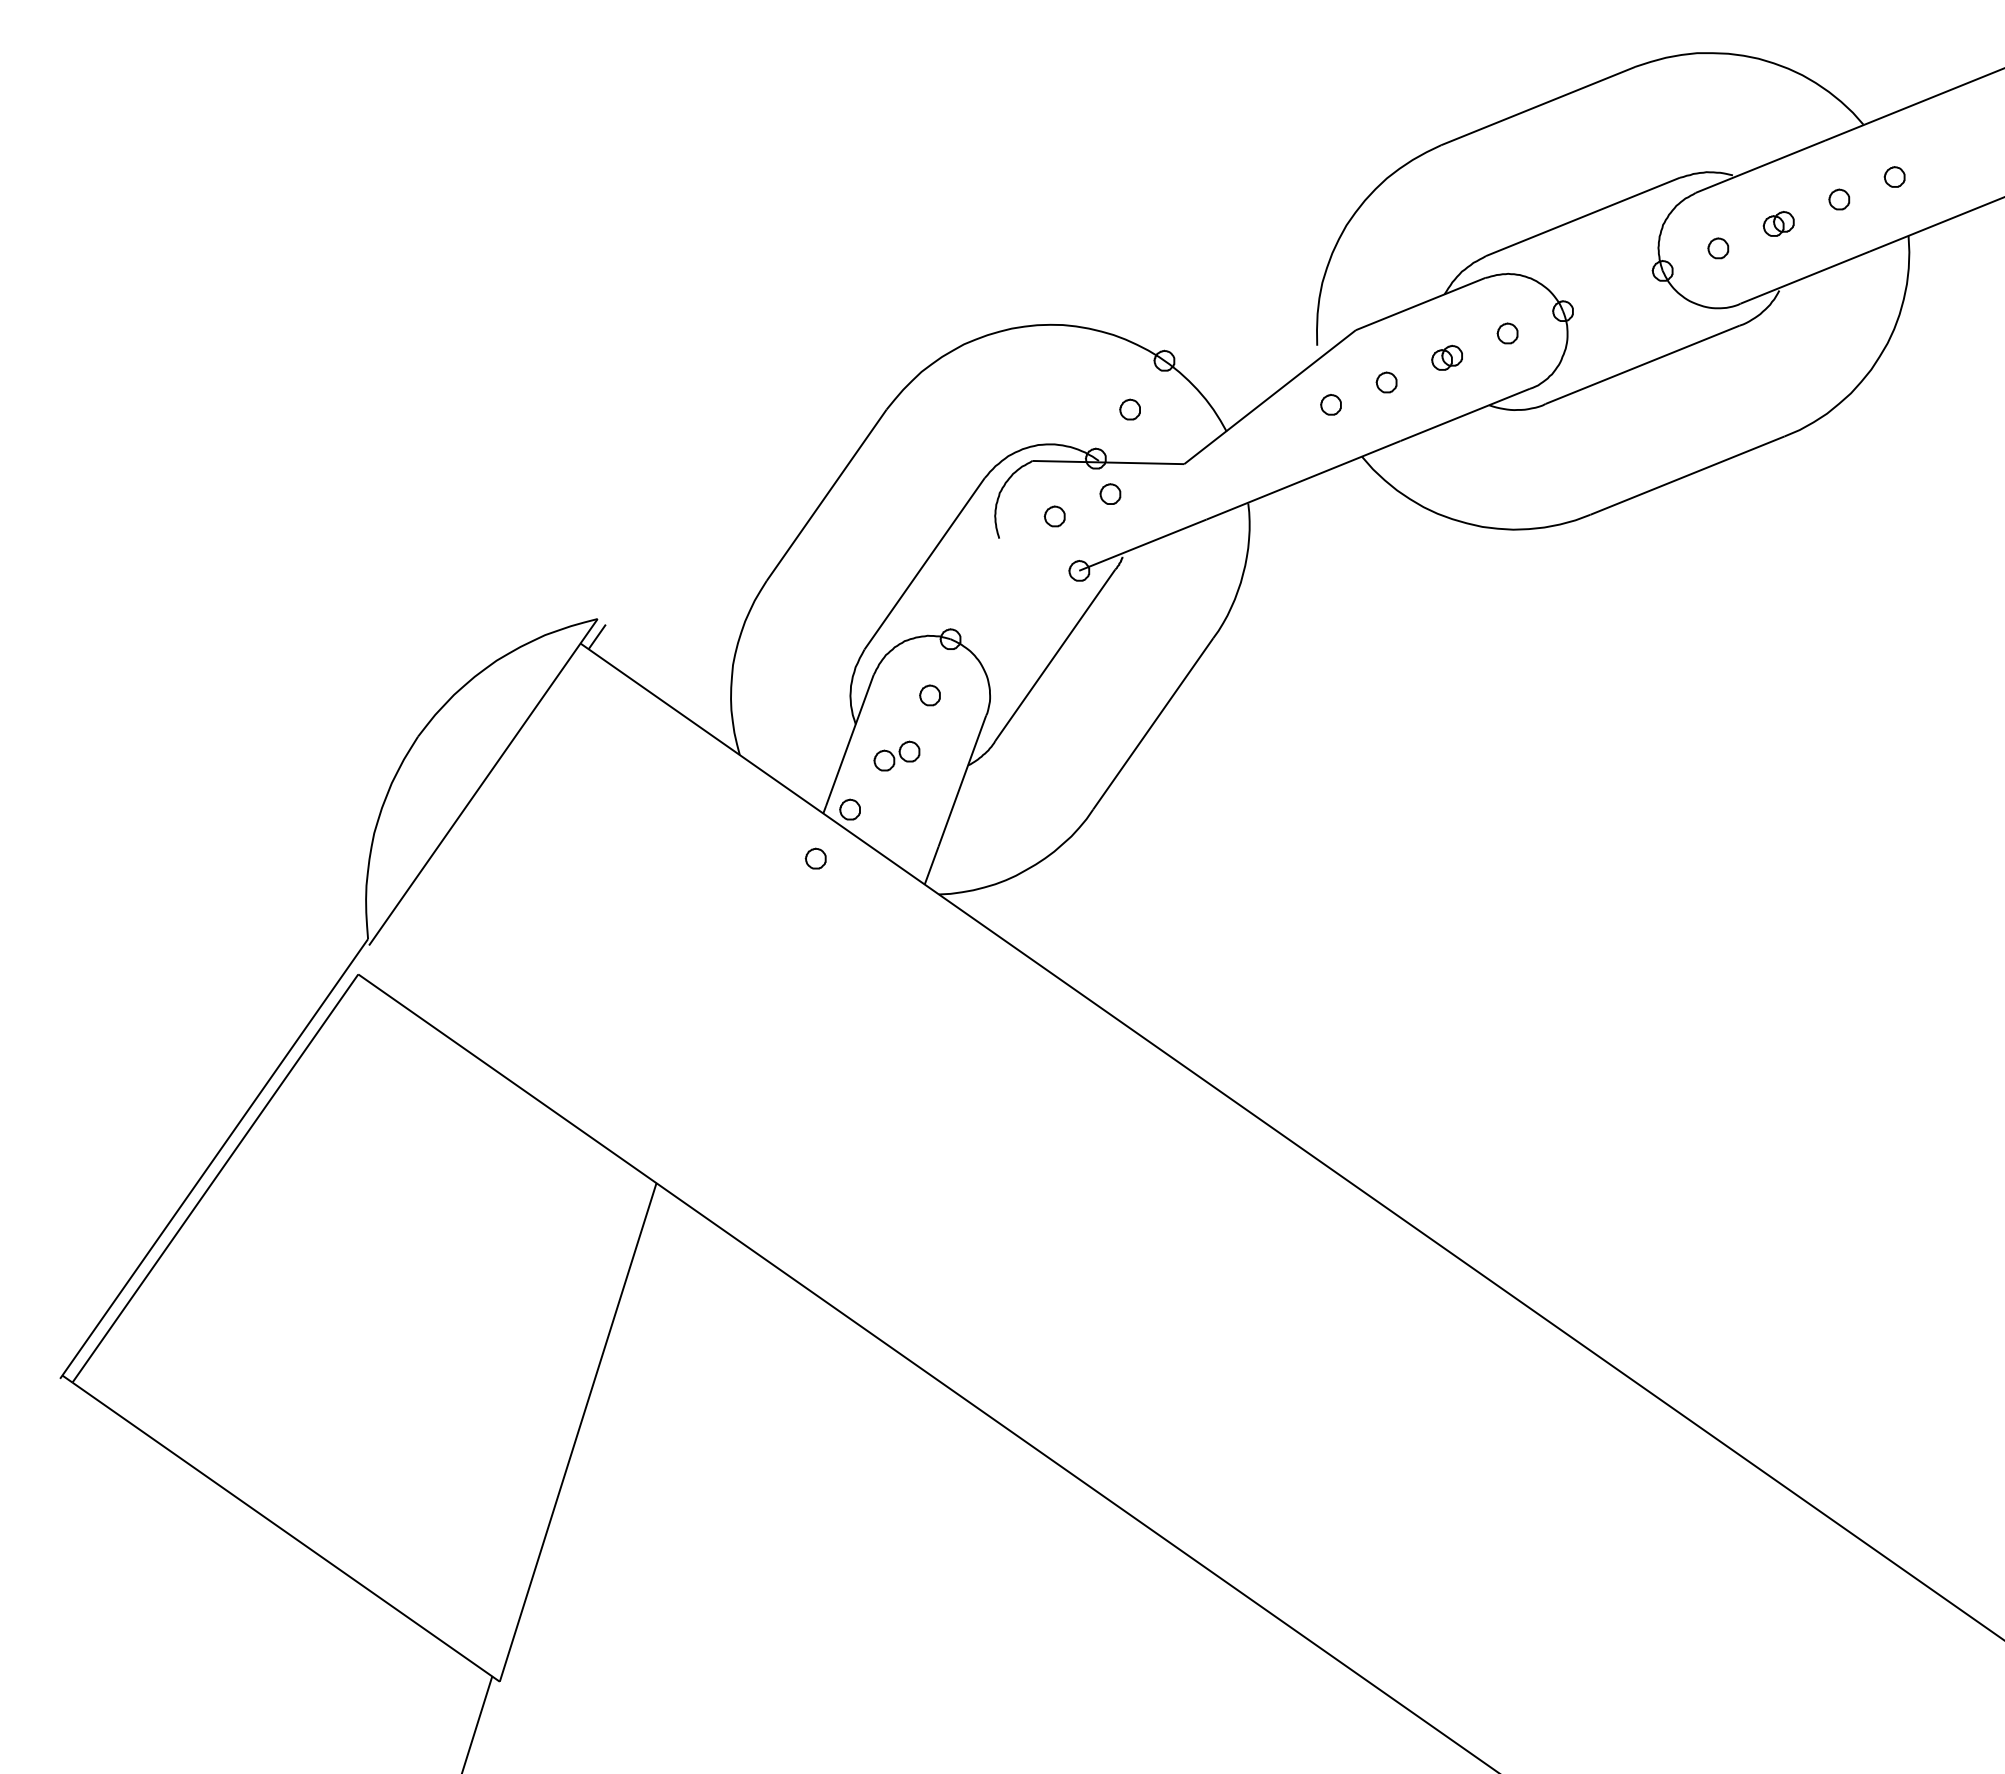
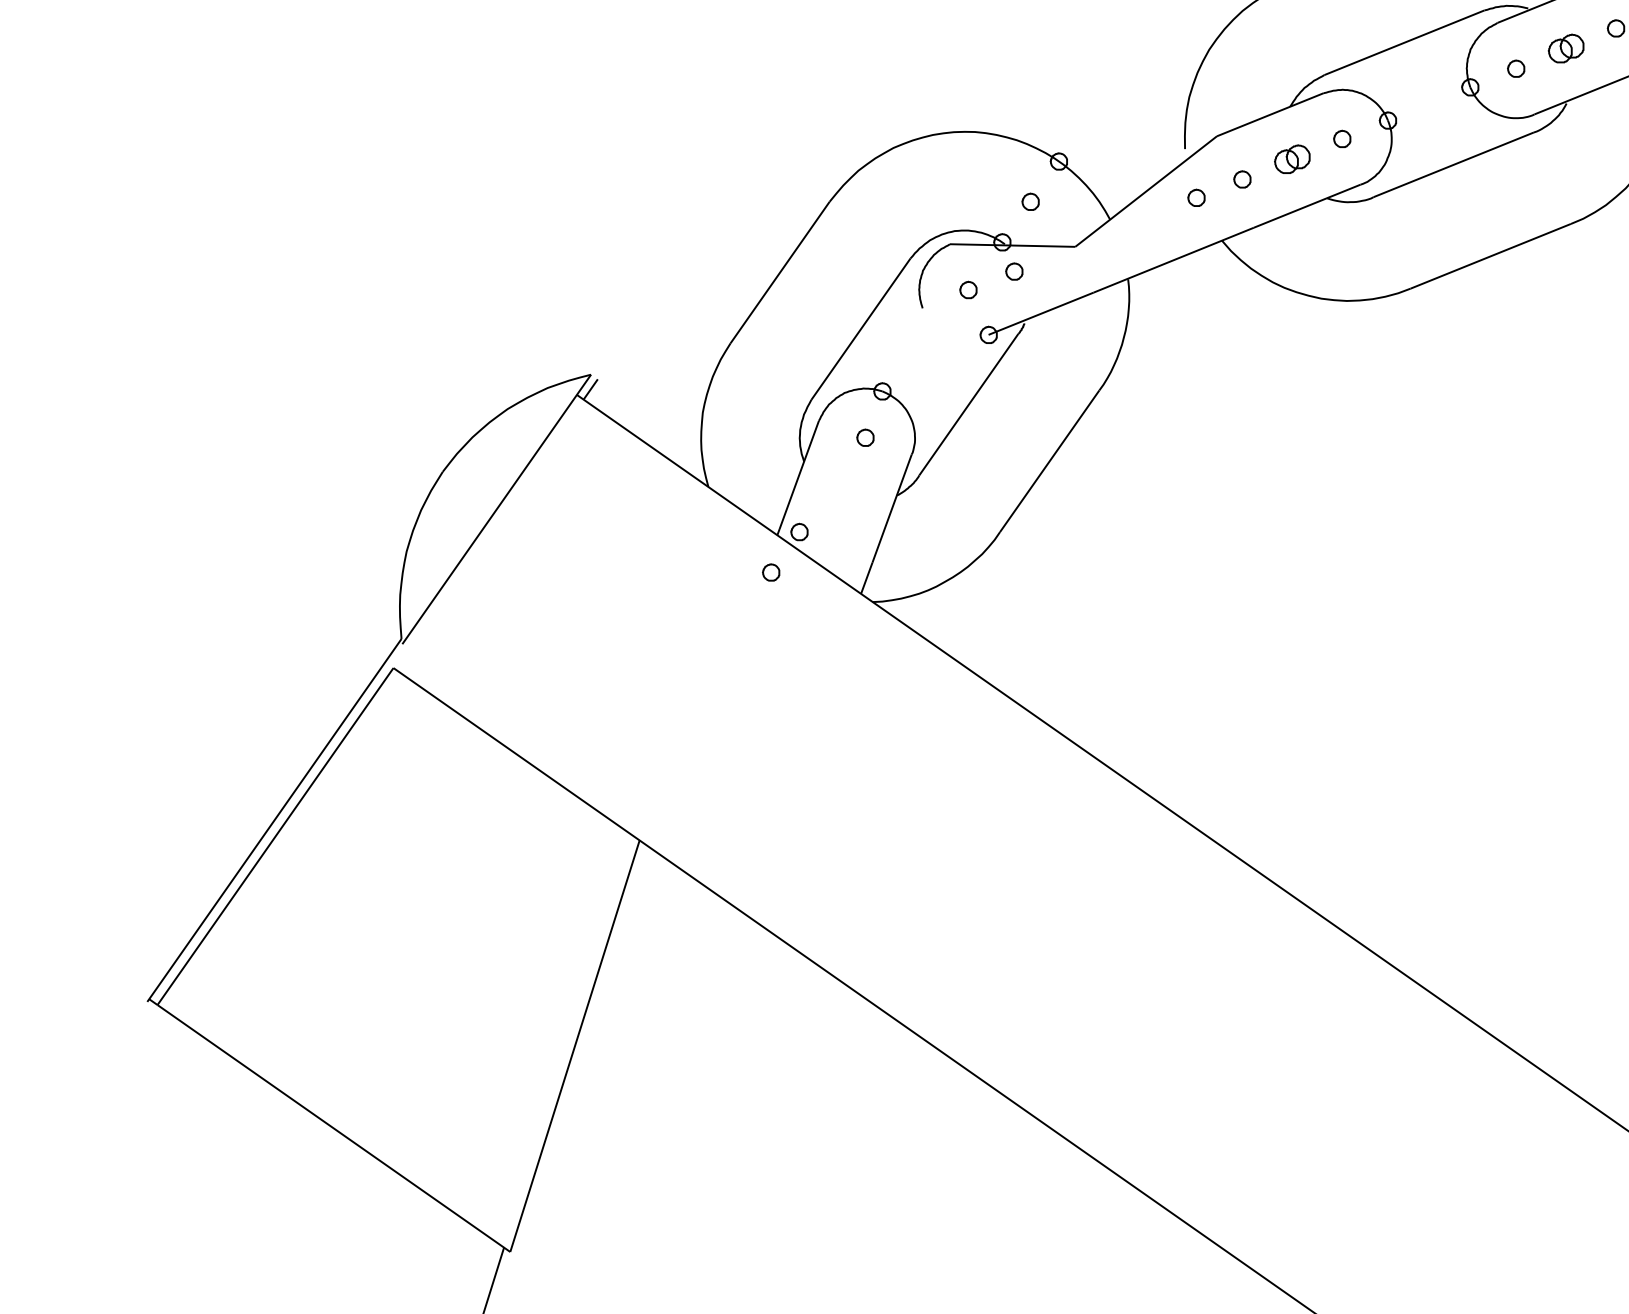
part: (1778, 223) -> (1565, 48), size x1.4
part: (1446, 357) -> (1291, 158), size x1.4
part: (896, 755) -> (837, 487), removed

